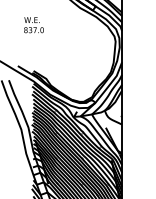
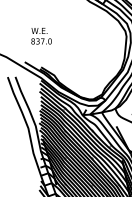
text: (33, 25) -> (41, 36), moved

